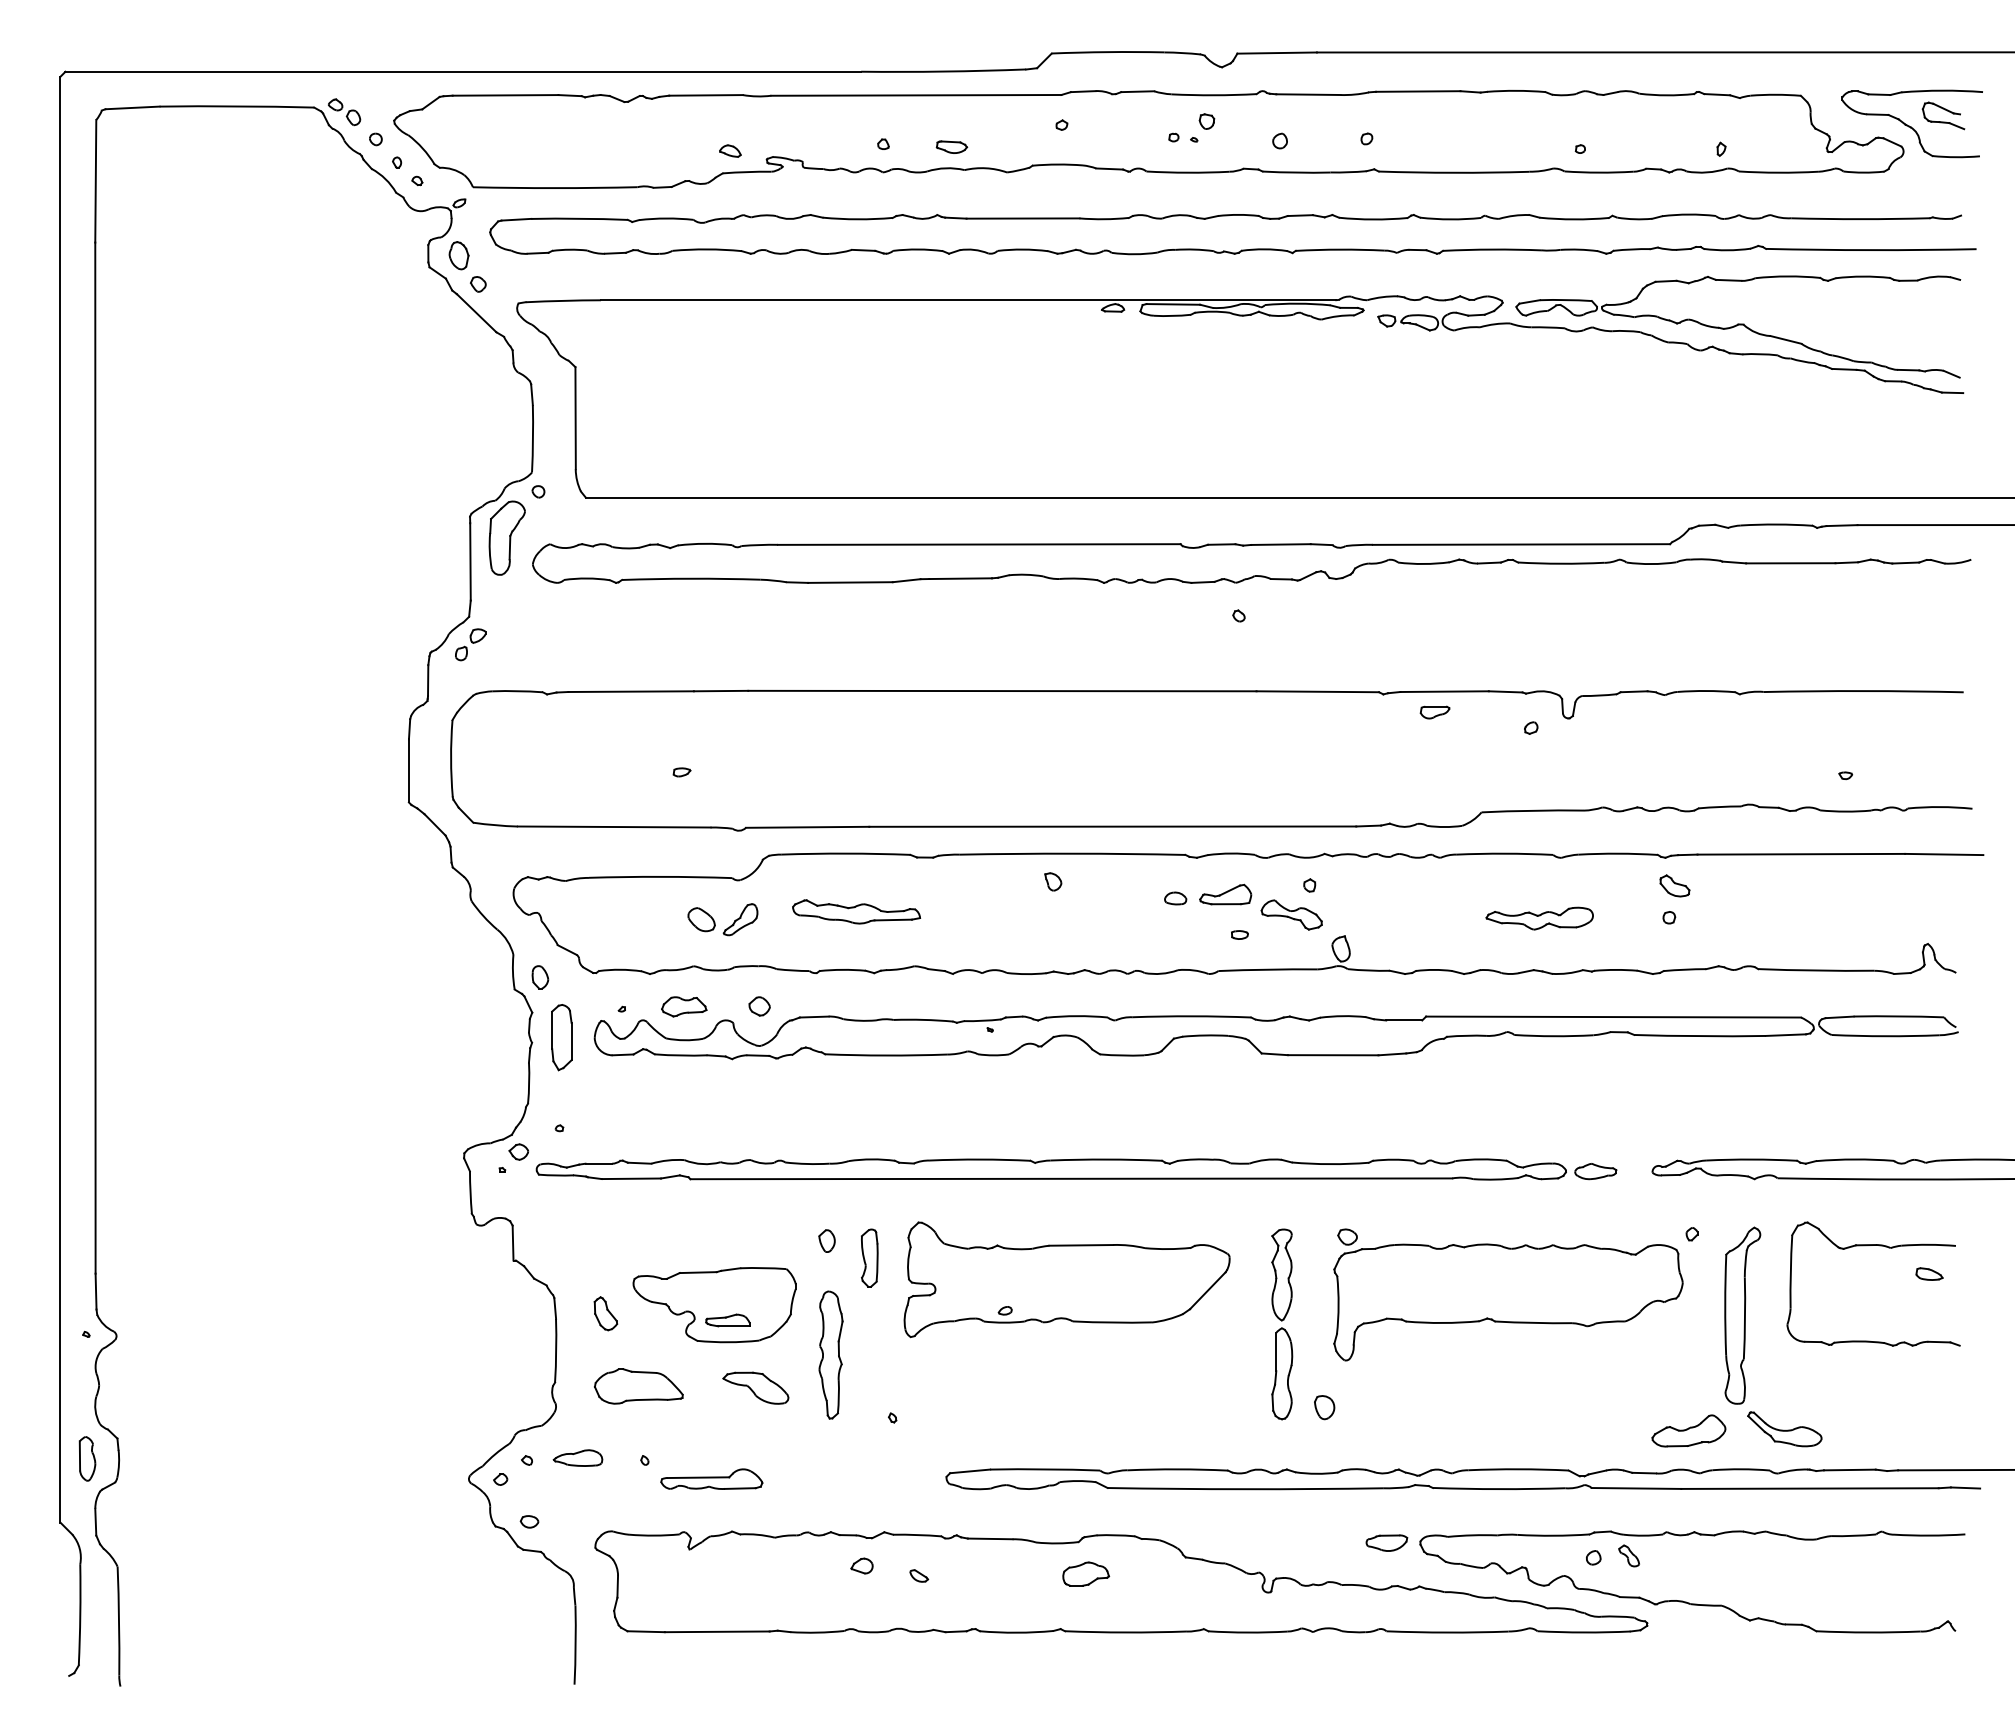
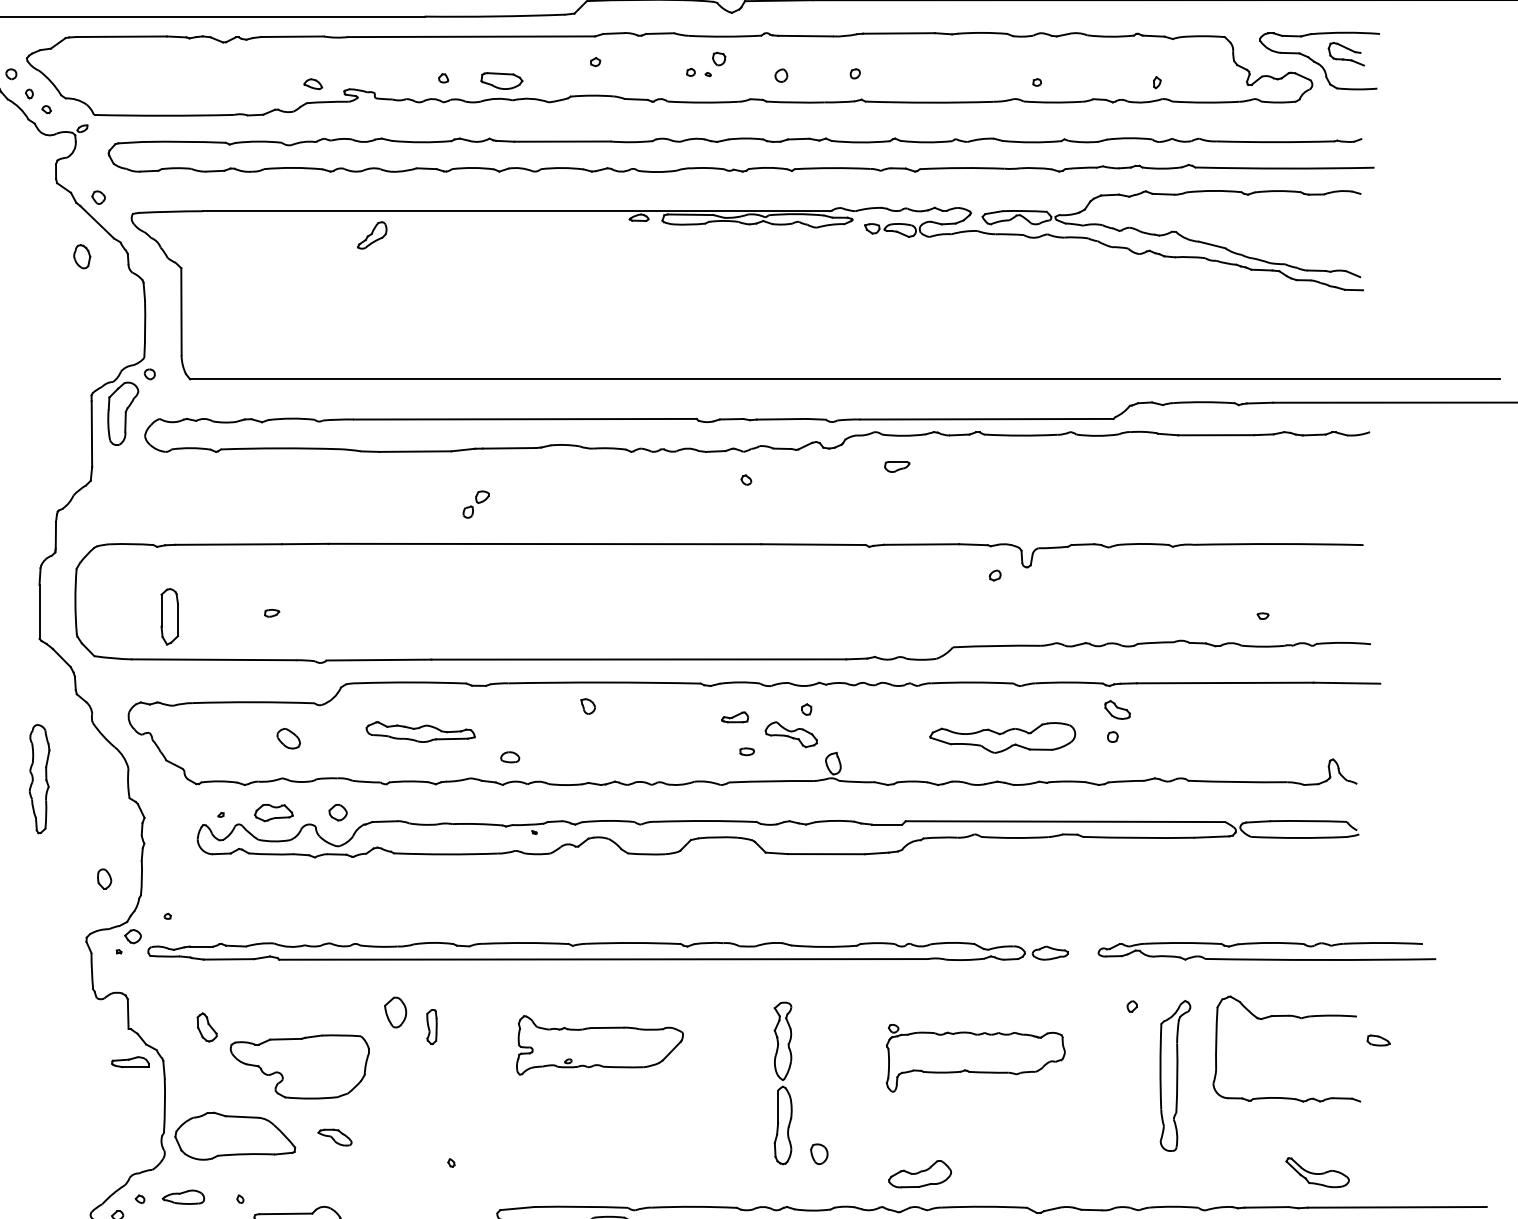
part: (951, 146) -> (501, 80), size x1.6
part: (458, 255) -> (81, 256), moved
part: (470, 644) -> (476, 504), moved
part: (1434, 712) -> (896, 466), moved
part: (1225, 894) -> (734, 717), size x0.6
part: (1175, 898) -> (510, 757), moved
part: (1539, 918) -> (1002, 737), size x1.6
part: (740, 919) -> (372, 235), moved
part: (540, 977) -> (104, 879), moved
part: (561, 1037) -> (169, 616), moved
part: (826, 1240) -> (395, 1011), size x1.6
part: (869, 1257) -> (431, 1026), size x0.7
part: (1929, 1273) -> (1378, 1040), moved
part: (1066, 1279) -> (599, 1045), size x0.6
part: (1508, 1294) -> (975, 1057), size x0.6
part: (605, 1313) -> (206, 1027), moved
part: (727, 1320) -> (130, 1062), moved
part: (830, 1354) -> (39, 778), moved
part: (638, 1386) -> (235, 1136), size x1.6
part: (755, 1387) -> (334, 1137), size x0.6
part: (1784, 1429) -> (1317, 1172), moved
part: (1688, 1430) -> (919, 1173), moved

